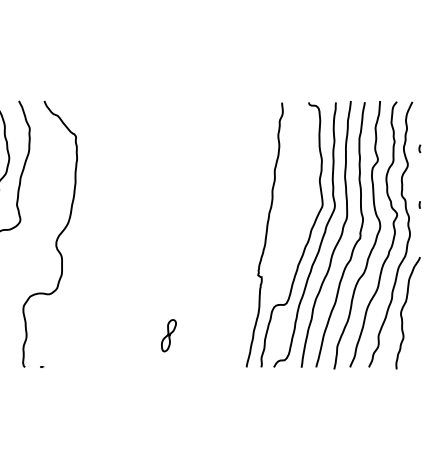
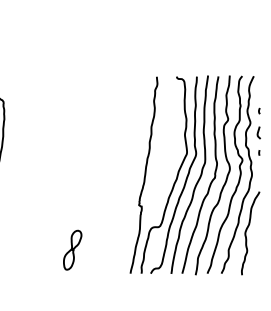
curve: (418, 177) -> (258, 132), added
part: (168, 335) -> (72, 249), size x1.67

